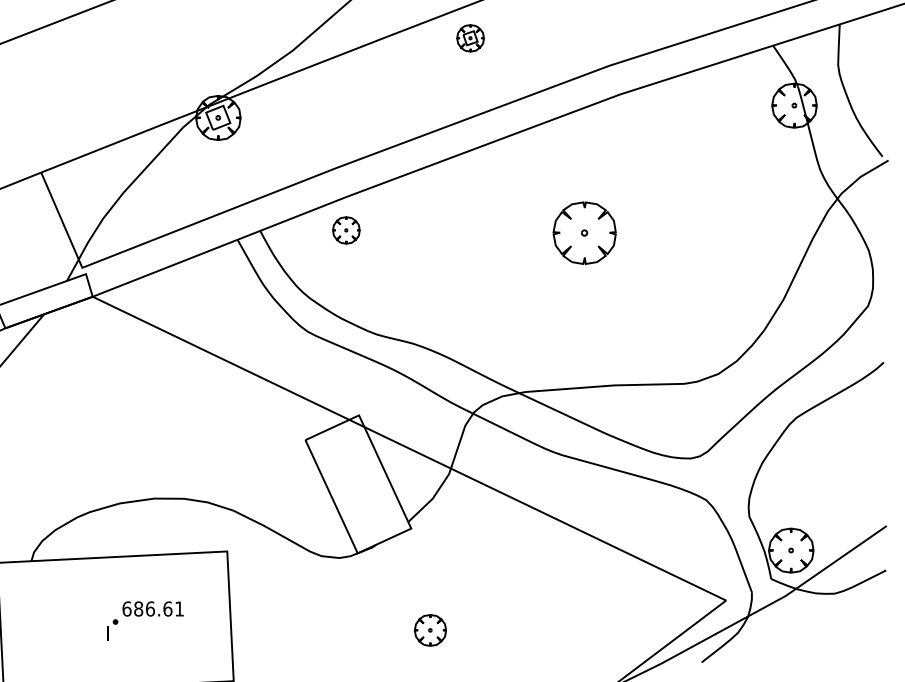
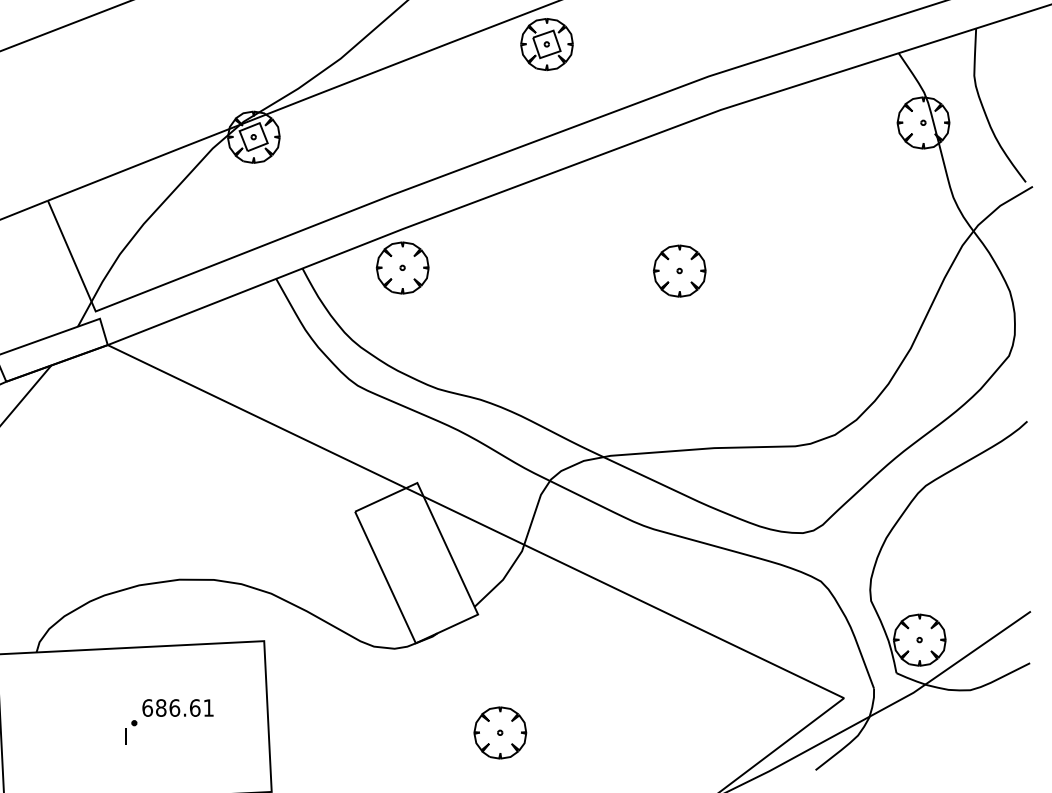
part: (470, 38) -> (546, 44), size x1.67
part: (346, 230) -> (402, 267), size x1.67
part: (584, 232) -> (679, 270), size x0.71
part: (430, 630) -> (500, 732), size x1.43

